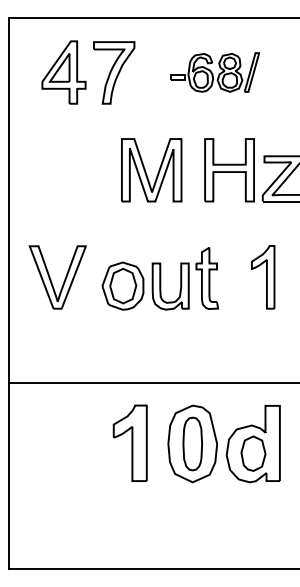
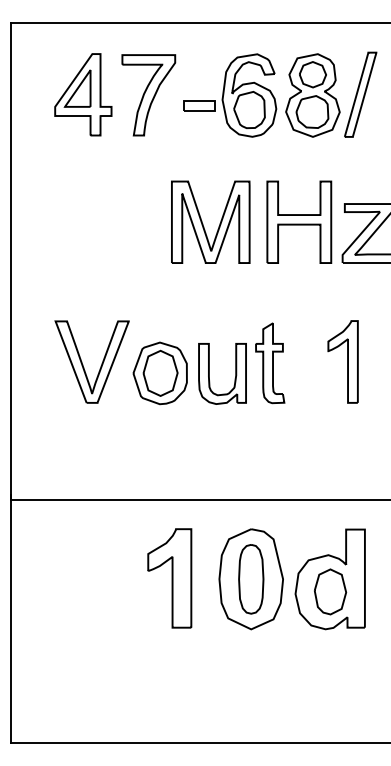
part: (214, 72) -> (279, 94), size x1.67
part: (151, 170) -> (210, 222), moved
part: (51, 279) -> (83, 364), moved

